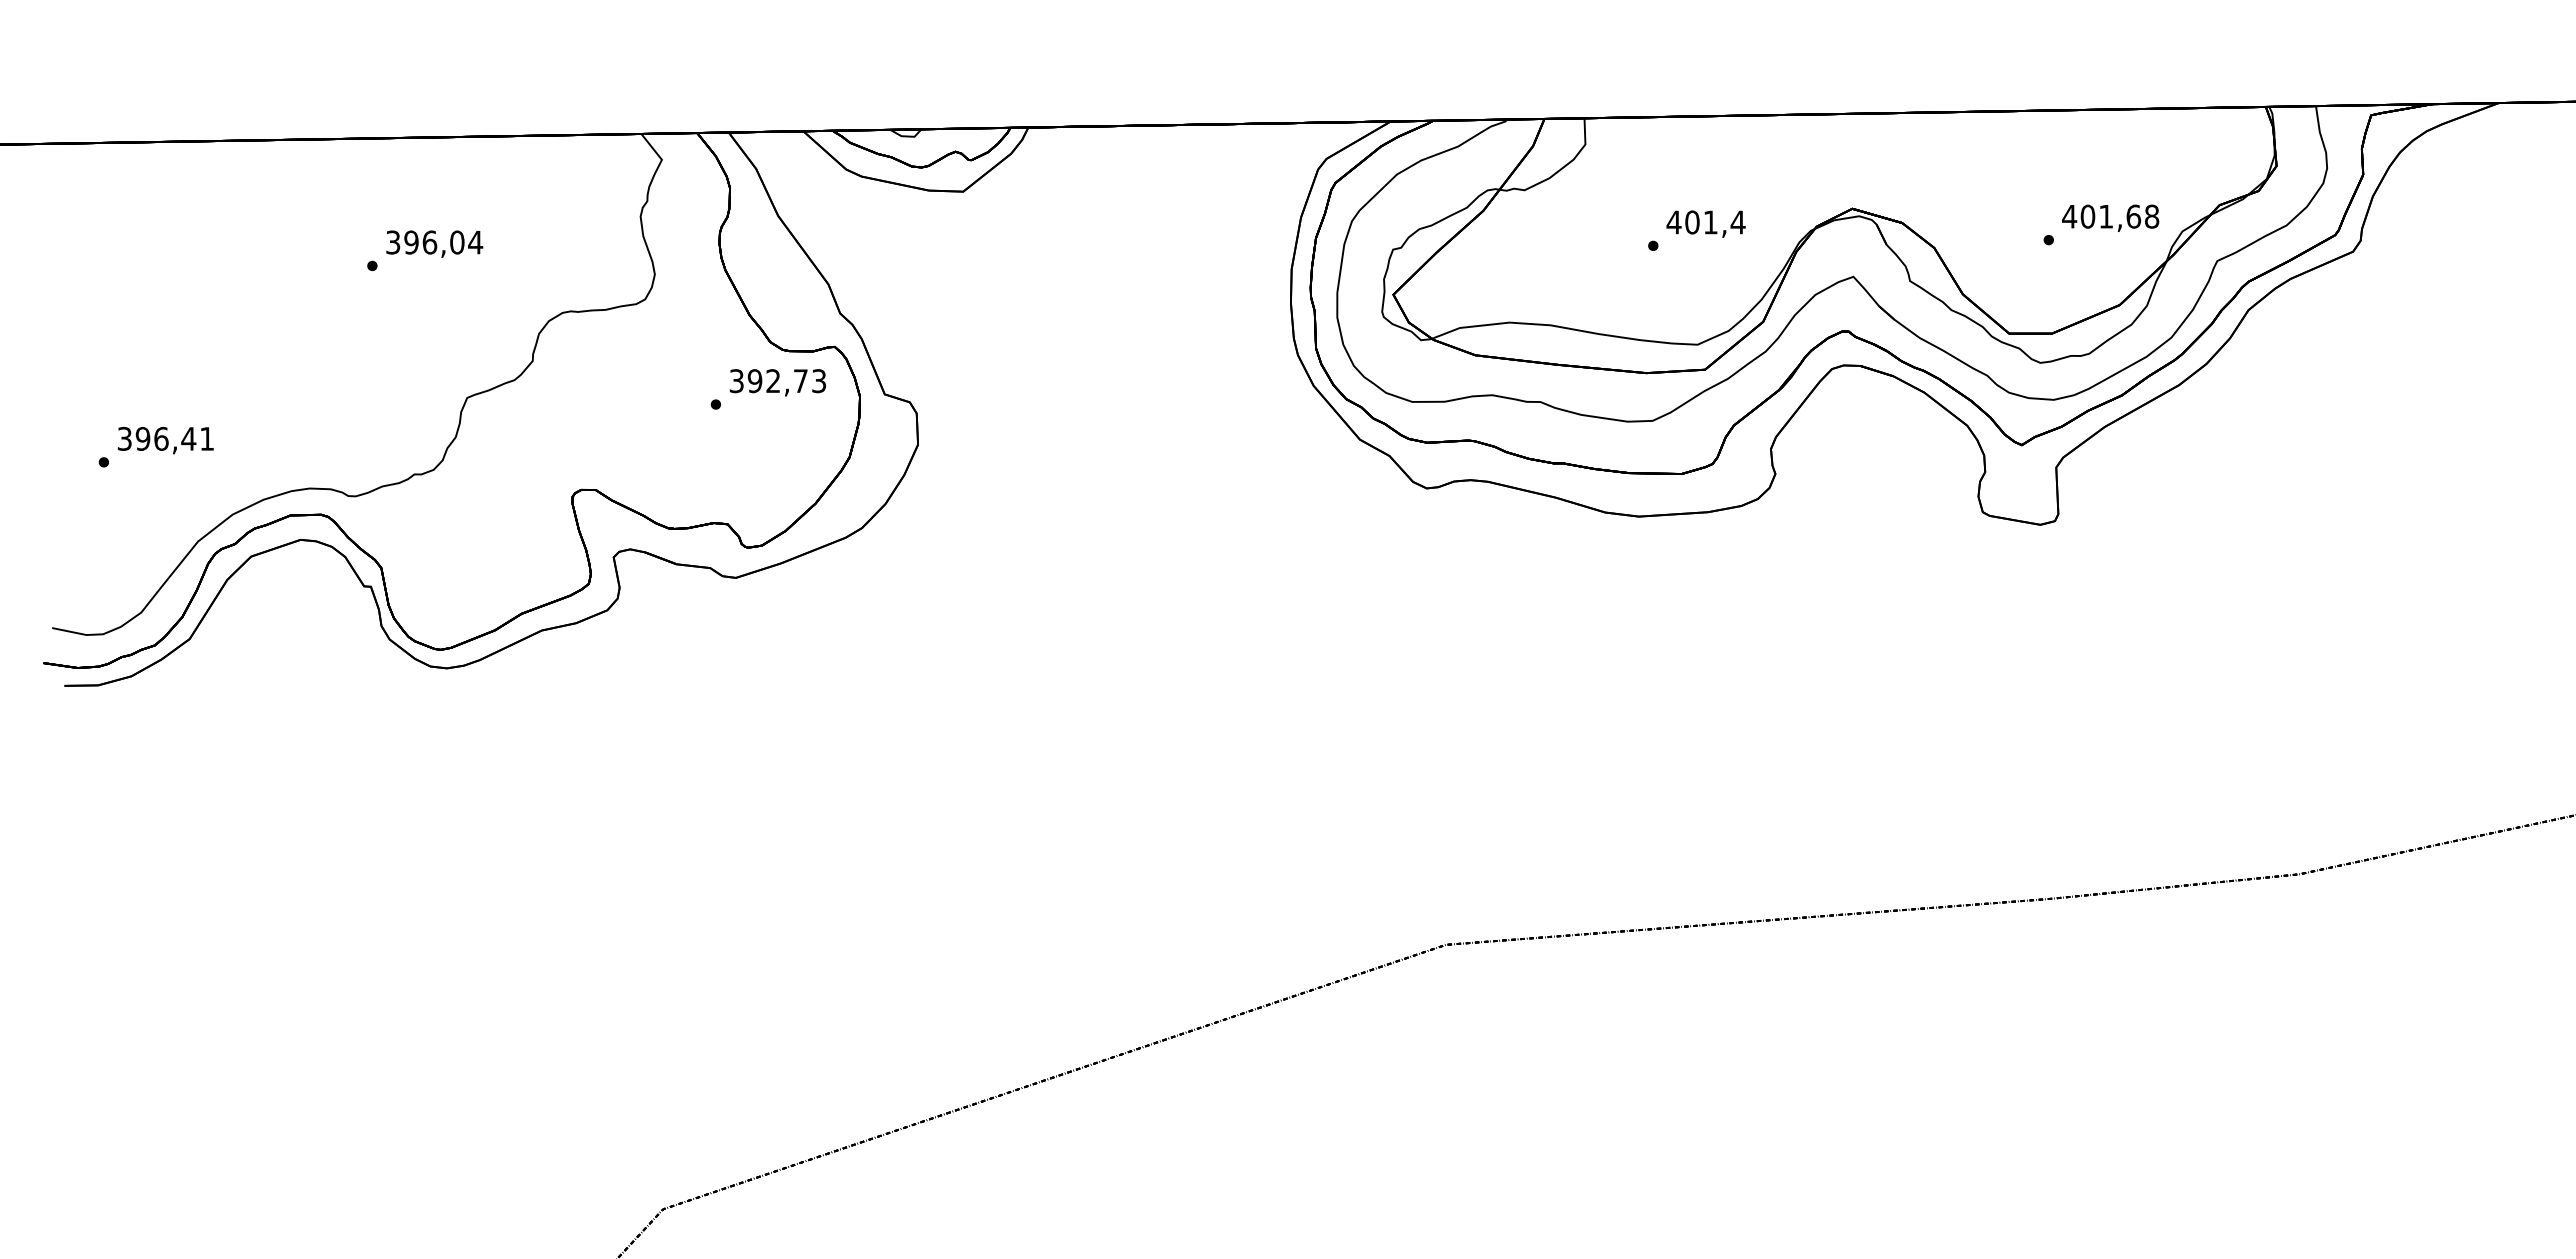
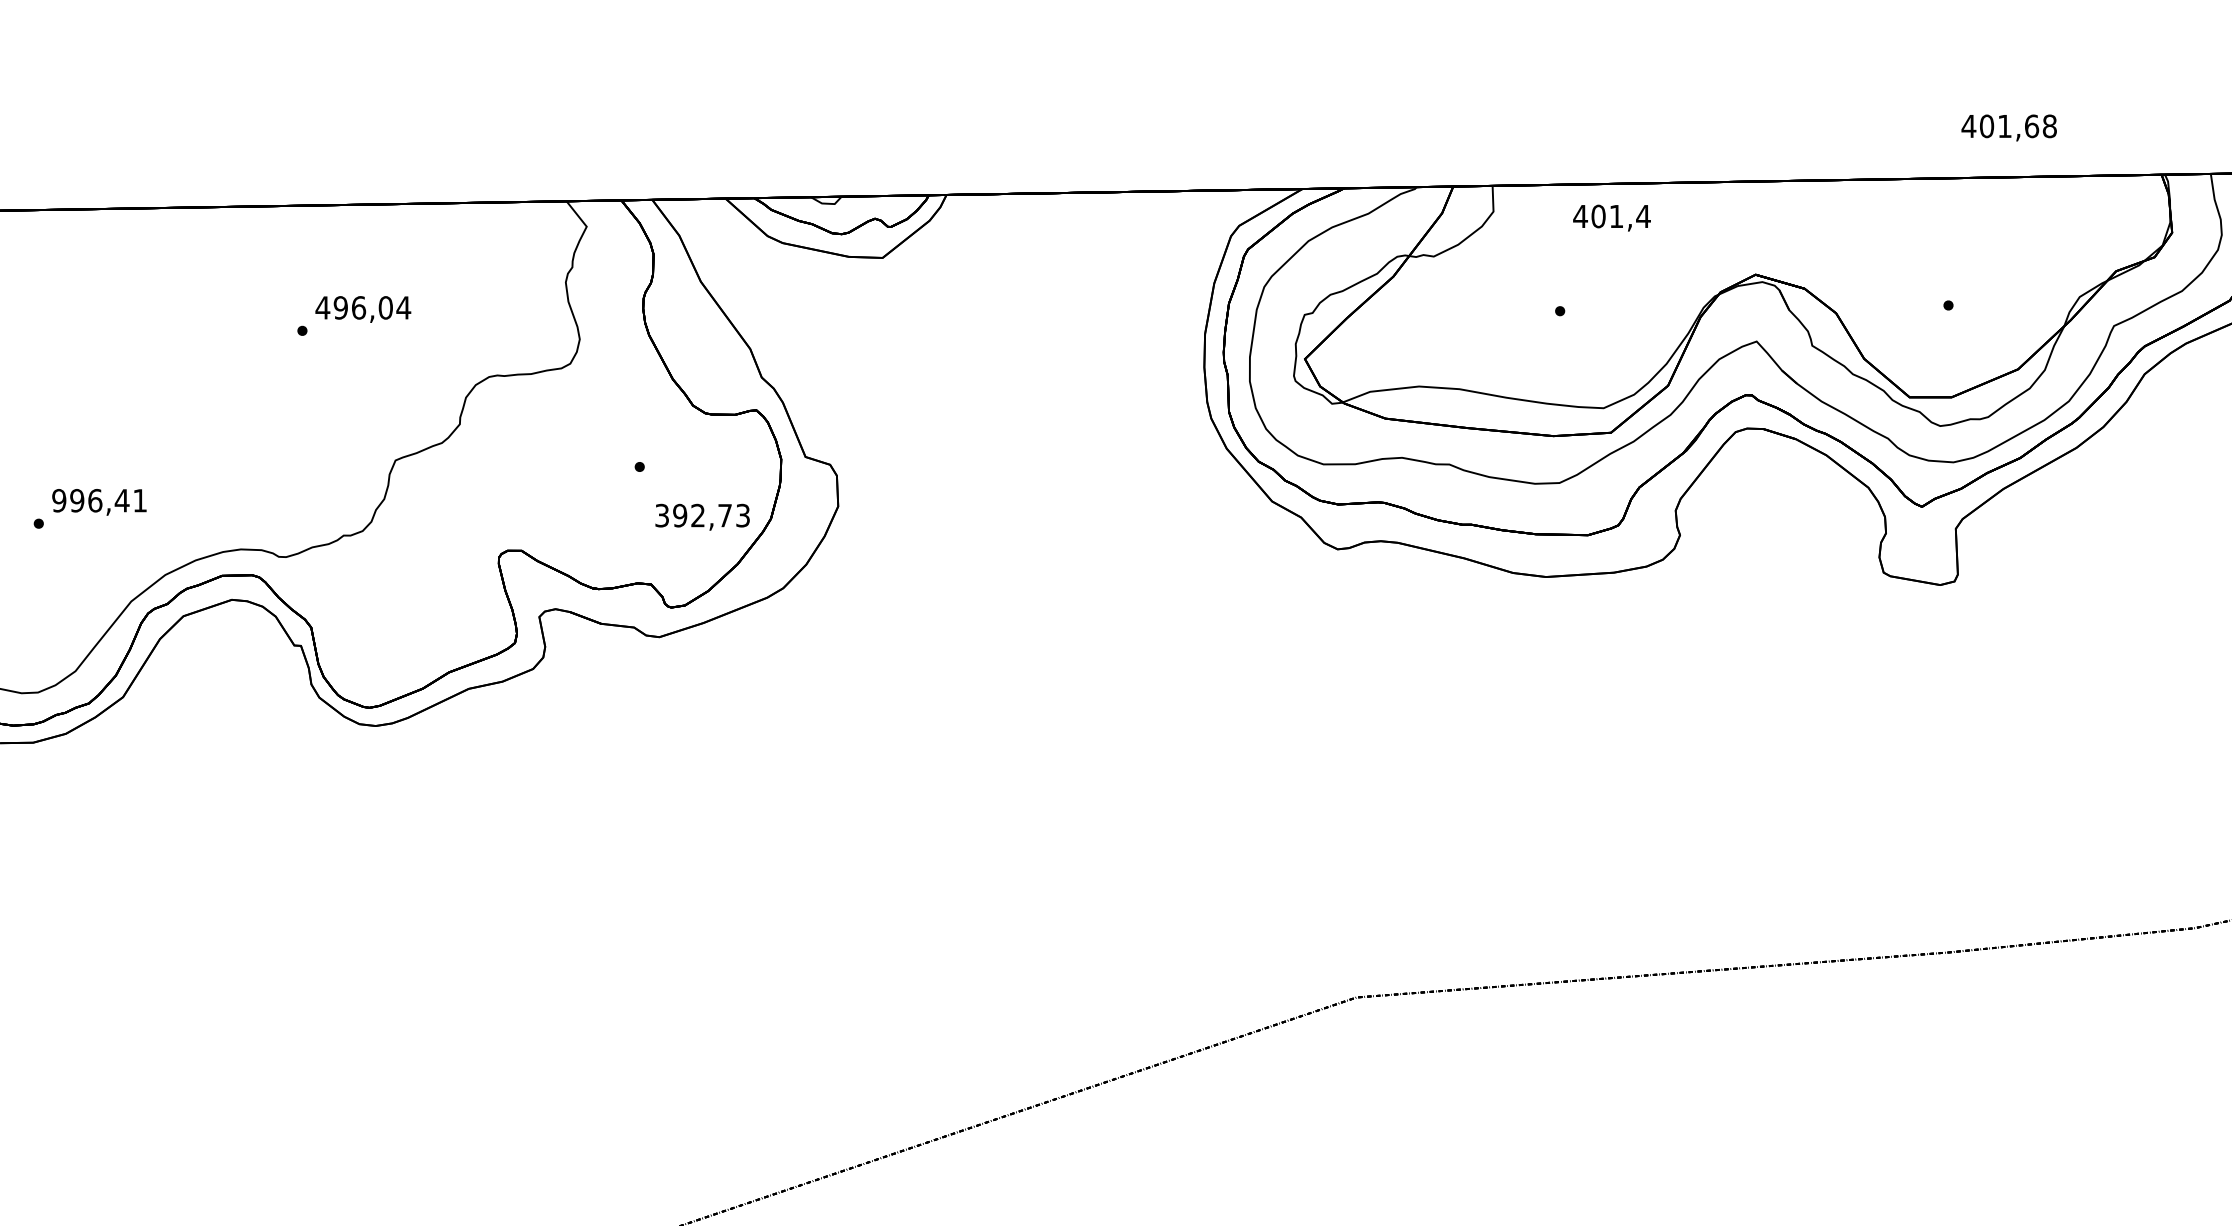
text: (2110, 217) -> (2009, 127), moved
text: (1705, 223) -> (1611, 217), moved
text: (392, 242) -> (322, 307), 396,04 -> 496,04
text: (777, 382) -> (702, 516), moved
text: (124, 438) -> (59, 500), 396,41 -> 996,41

